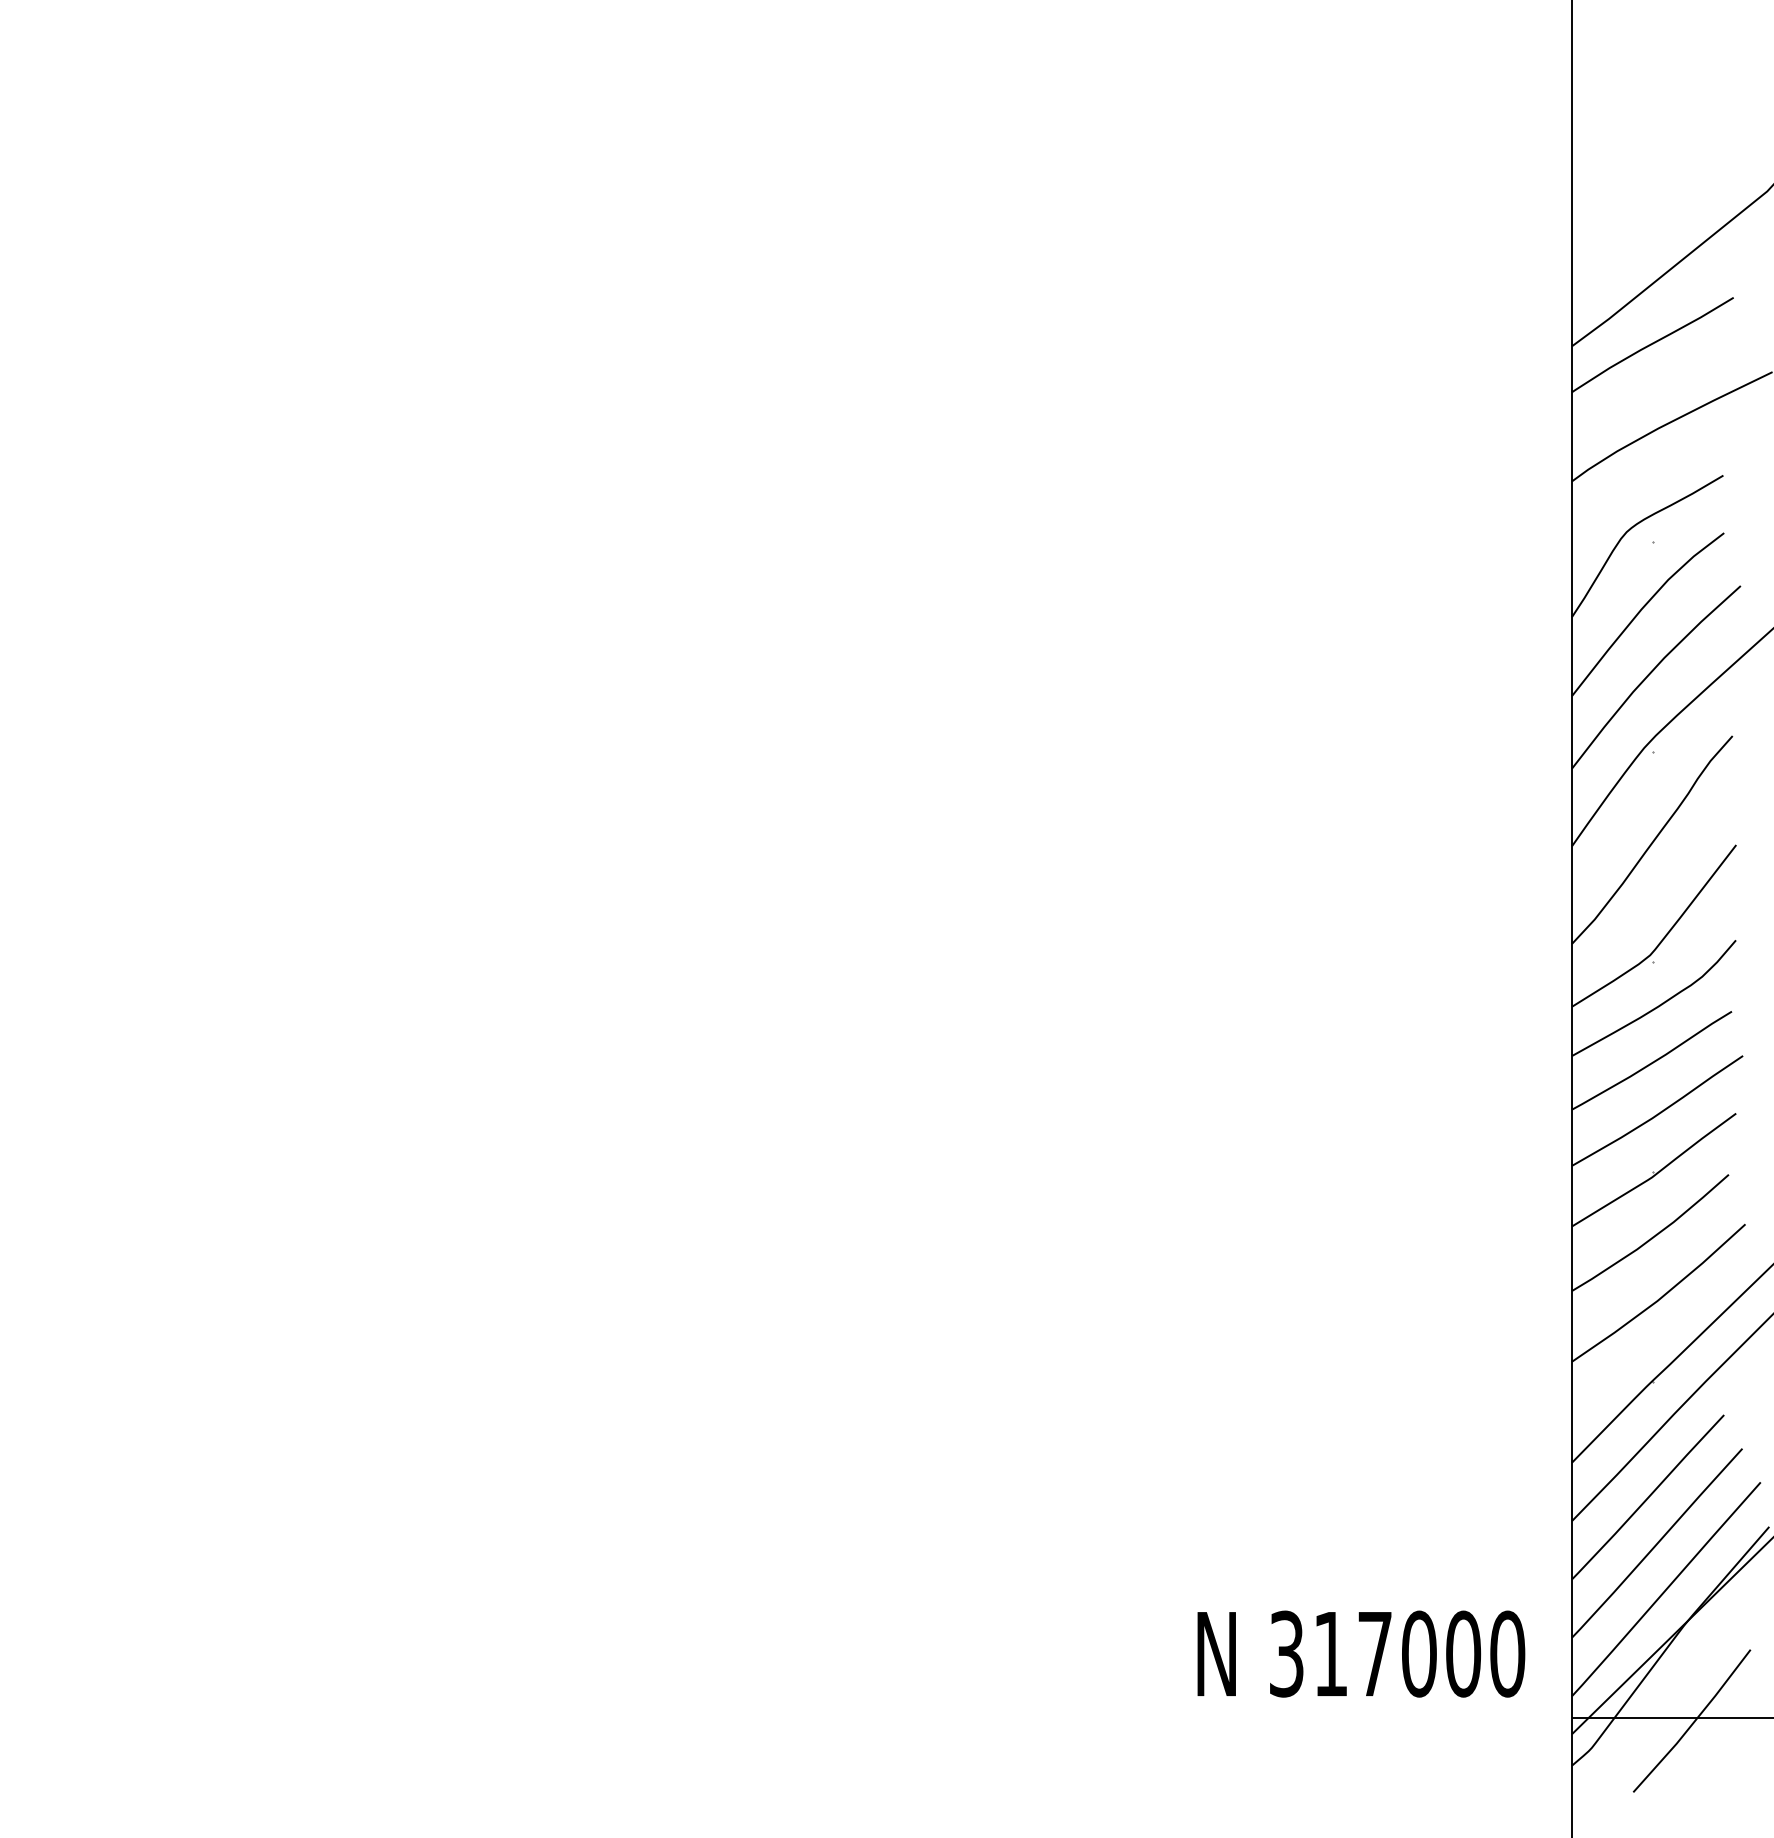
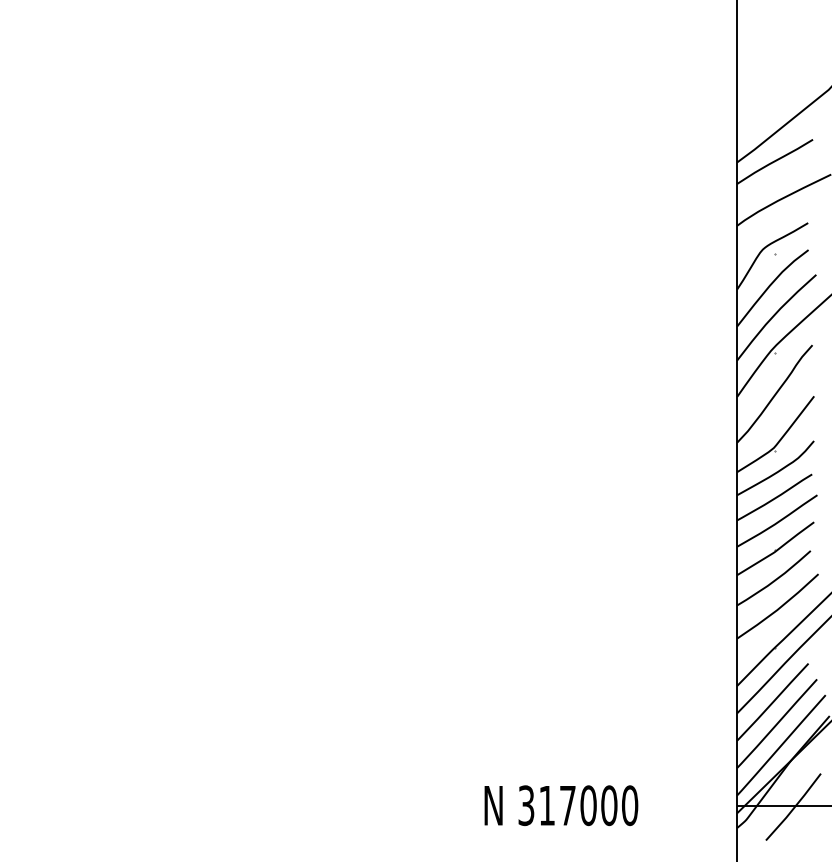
text: (1361, 1653) -> (561, 805), moved

